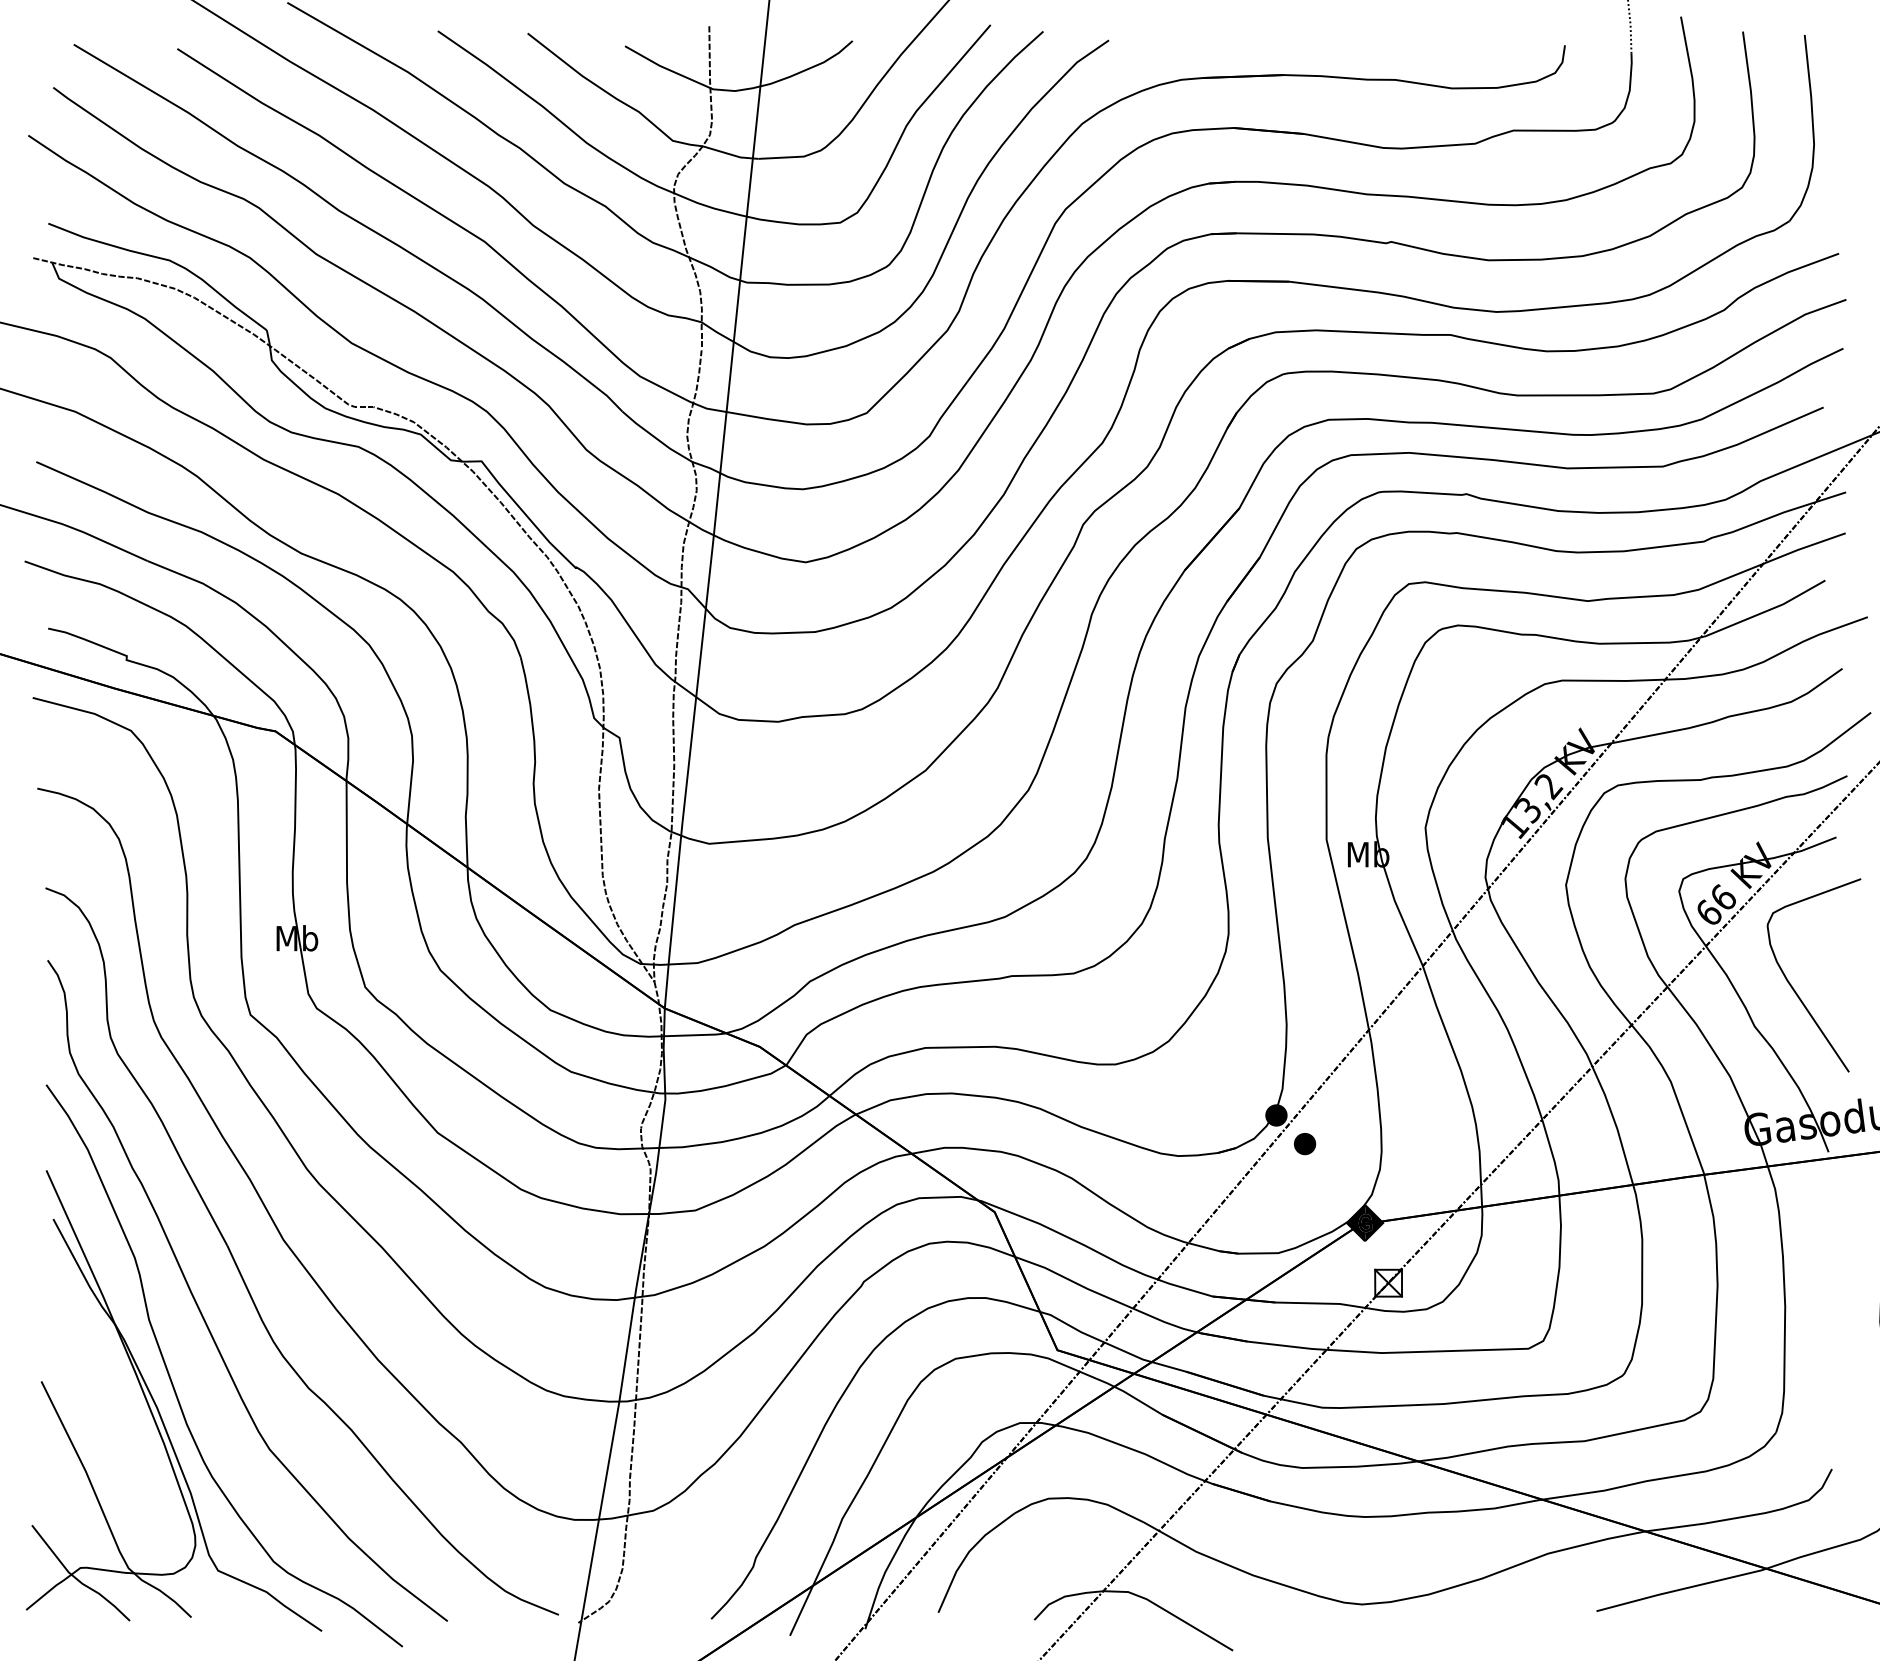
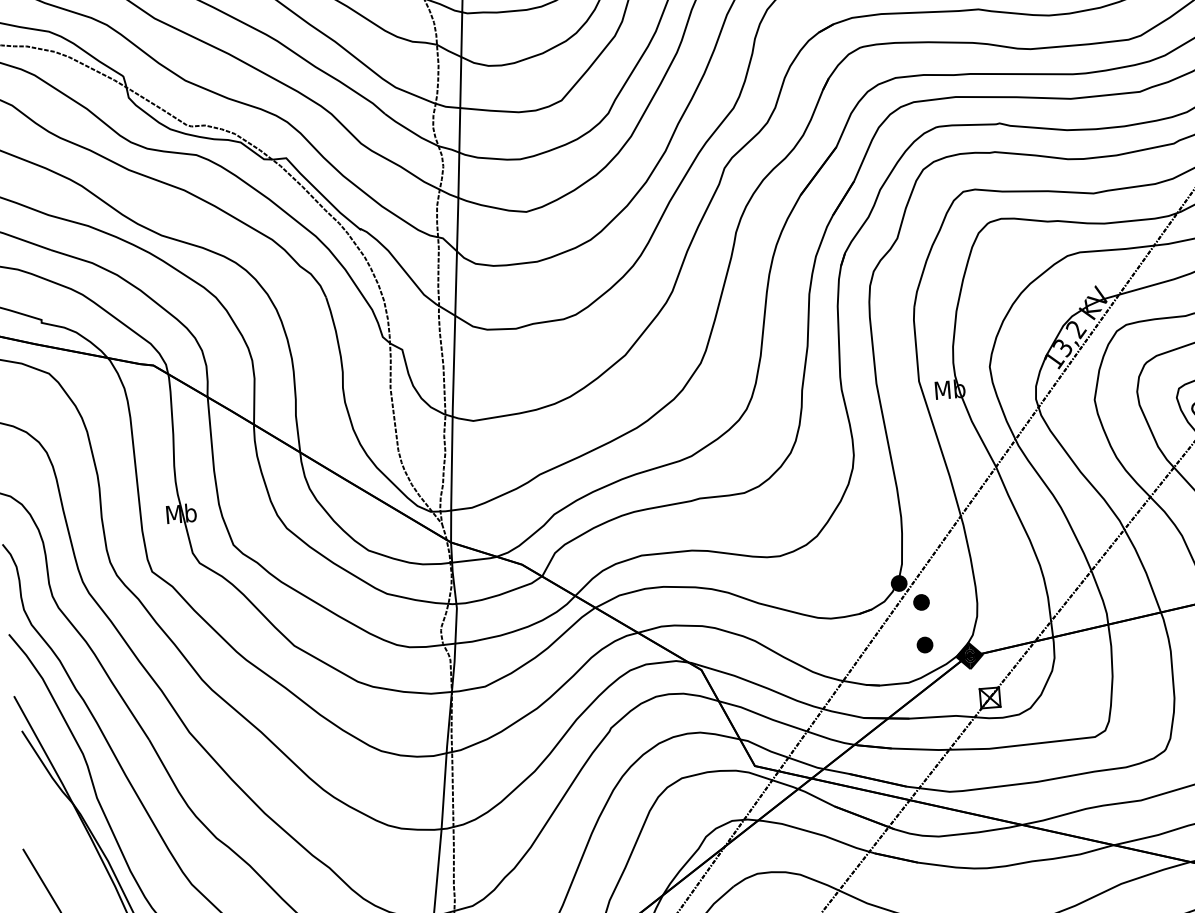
part: (1305, 1203) -> (925, 645), added

